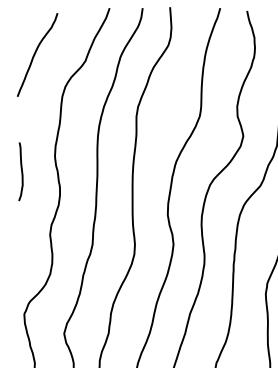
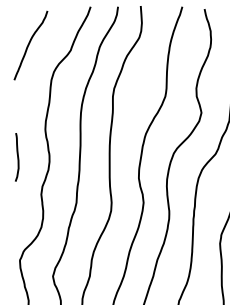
curve: (21, 171) -> (17, 157), moved

